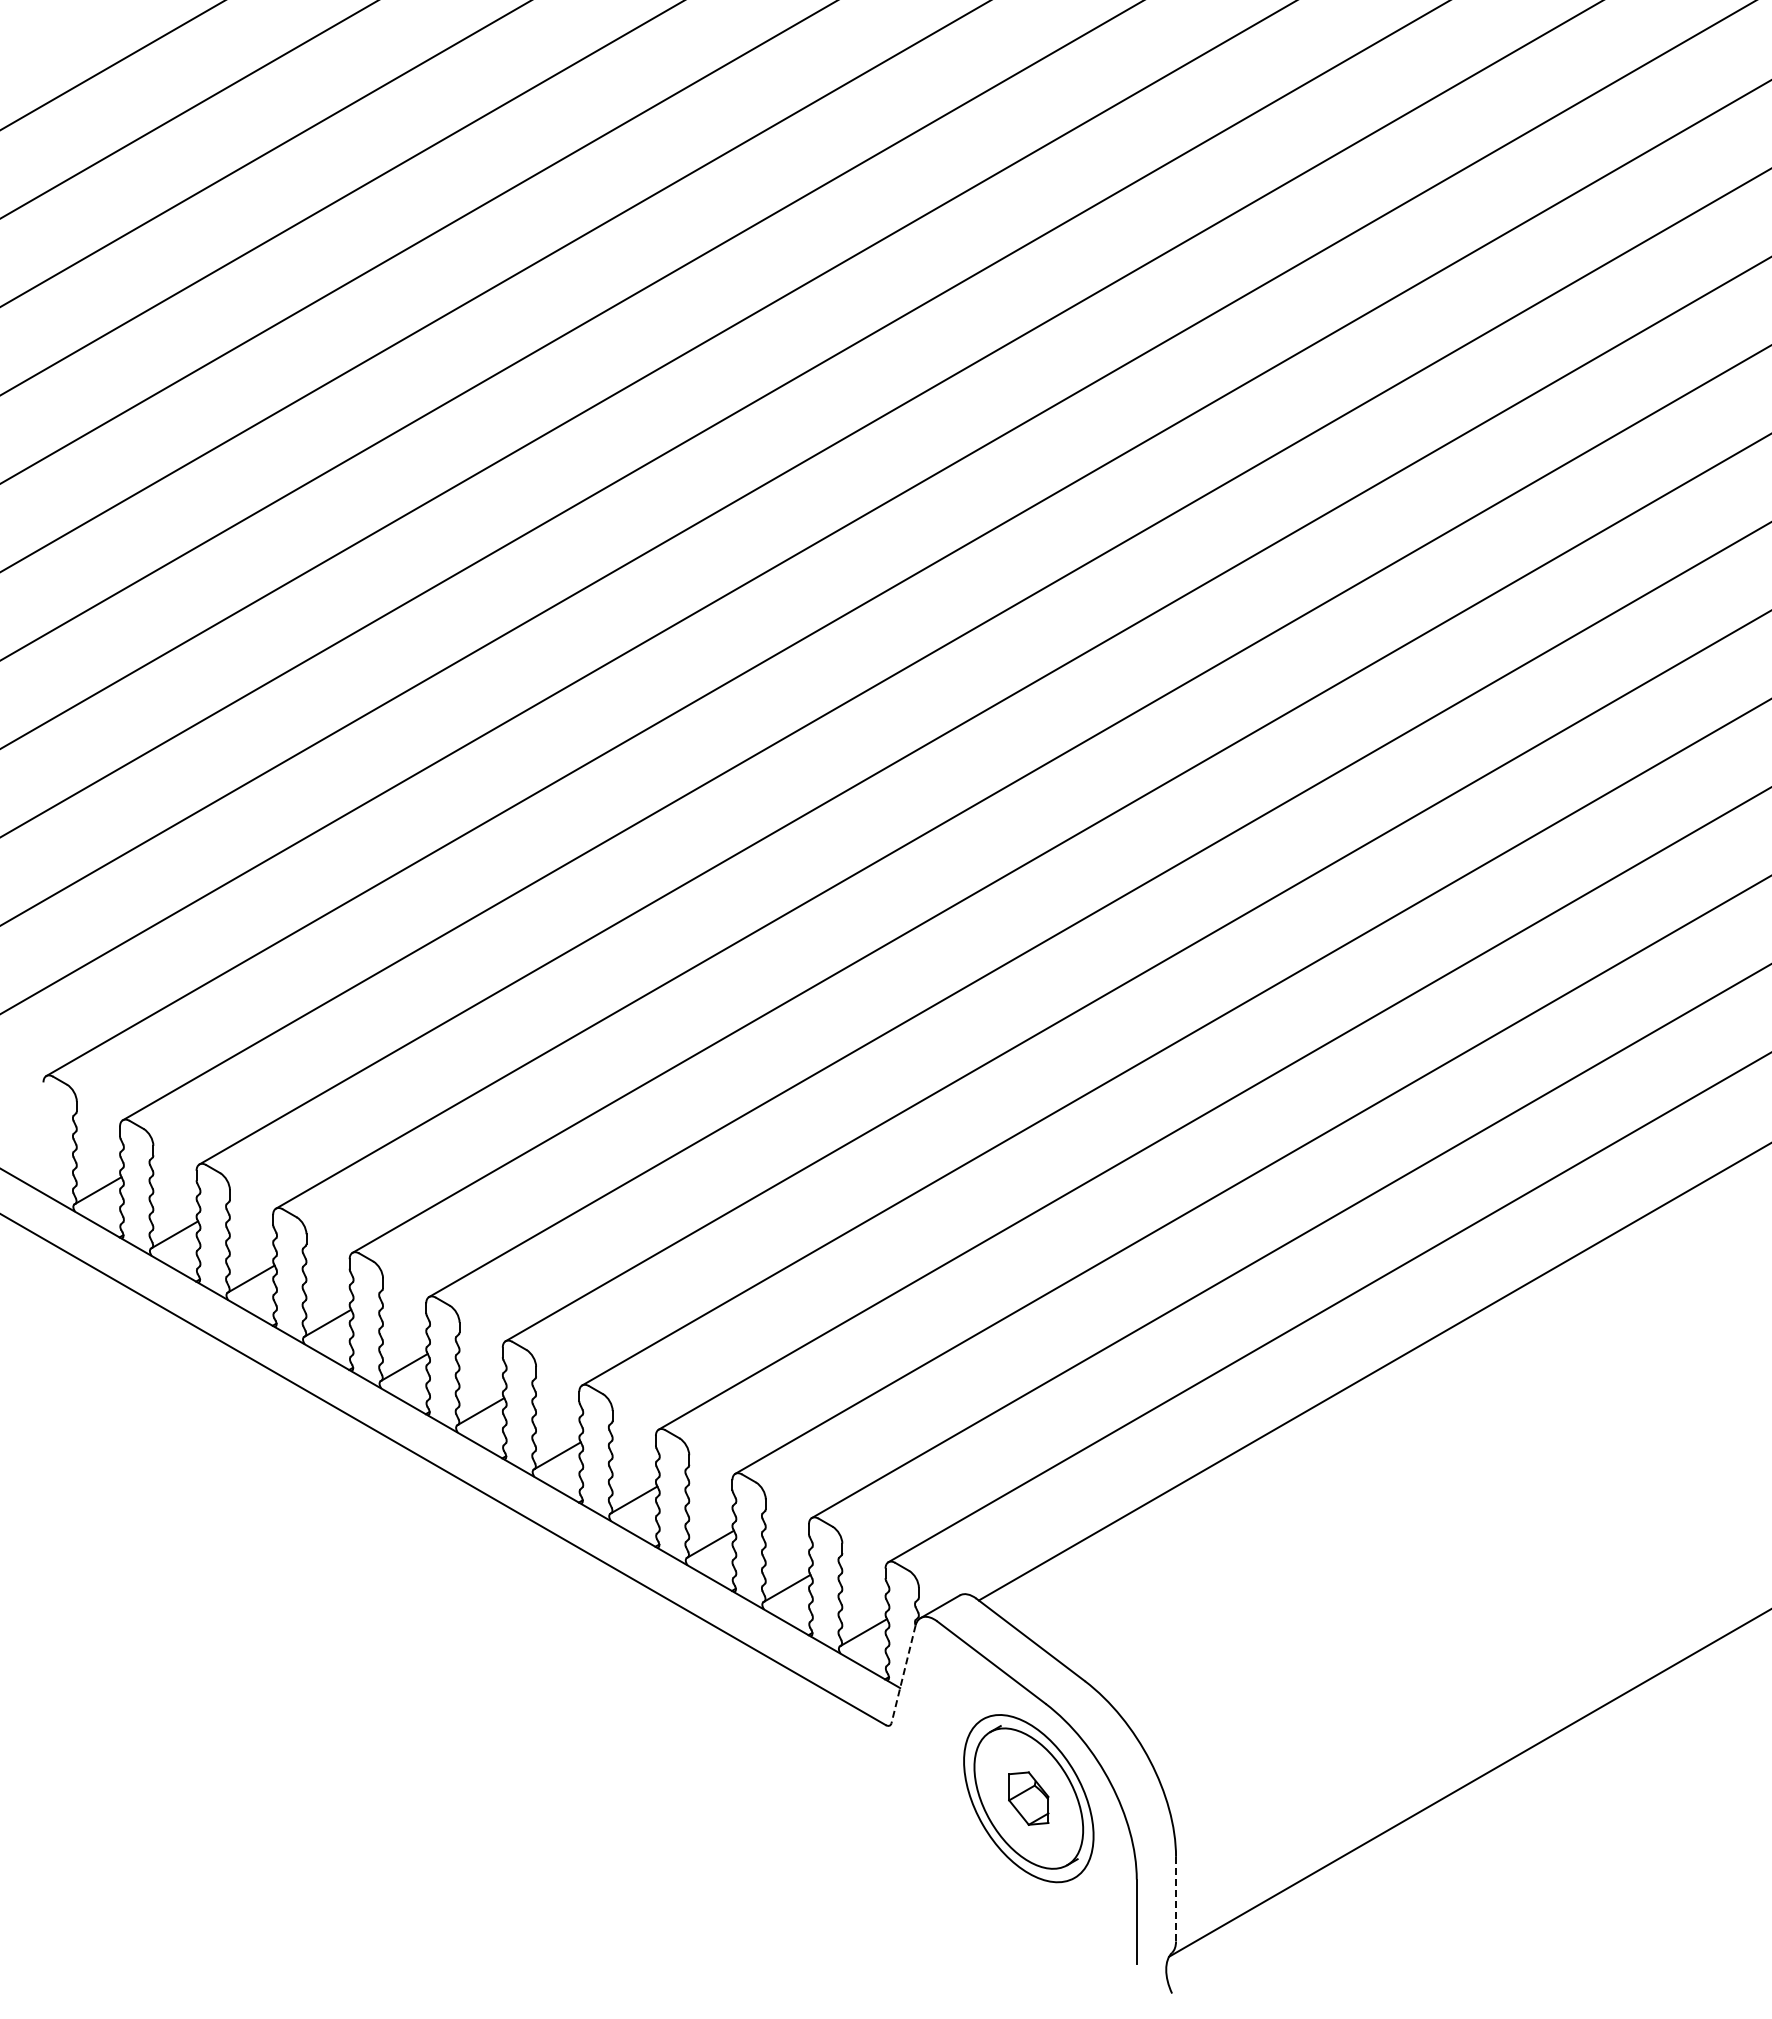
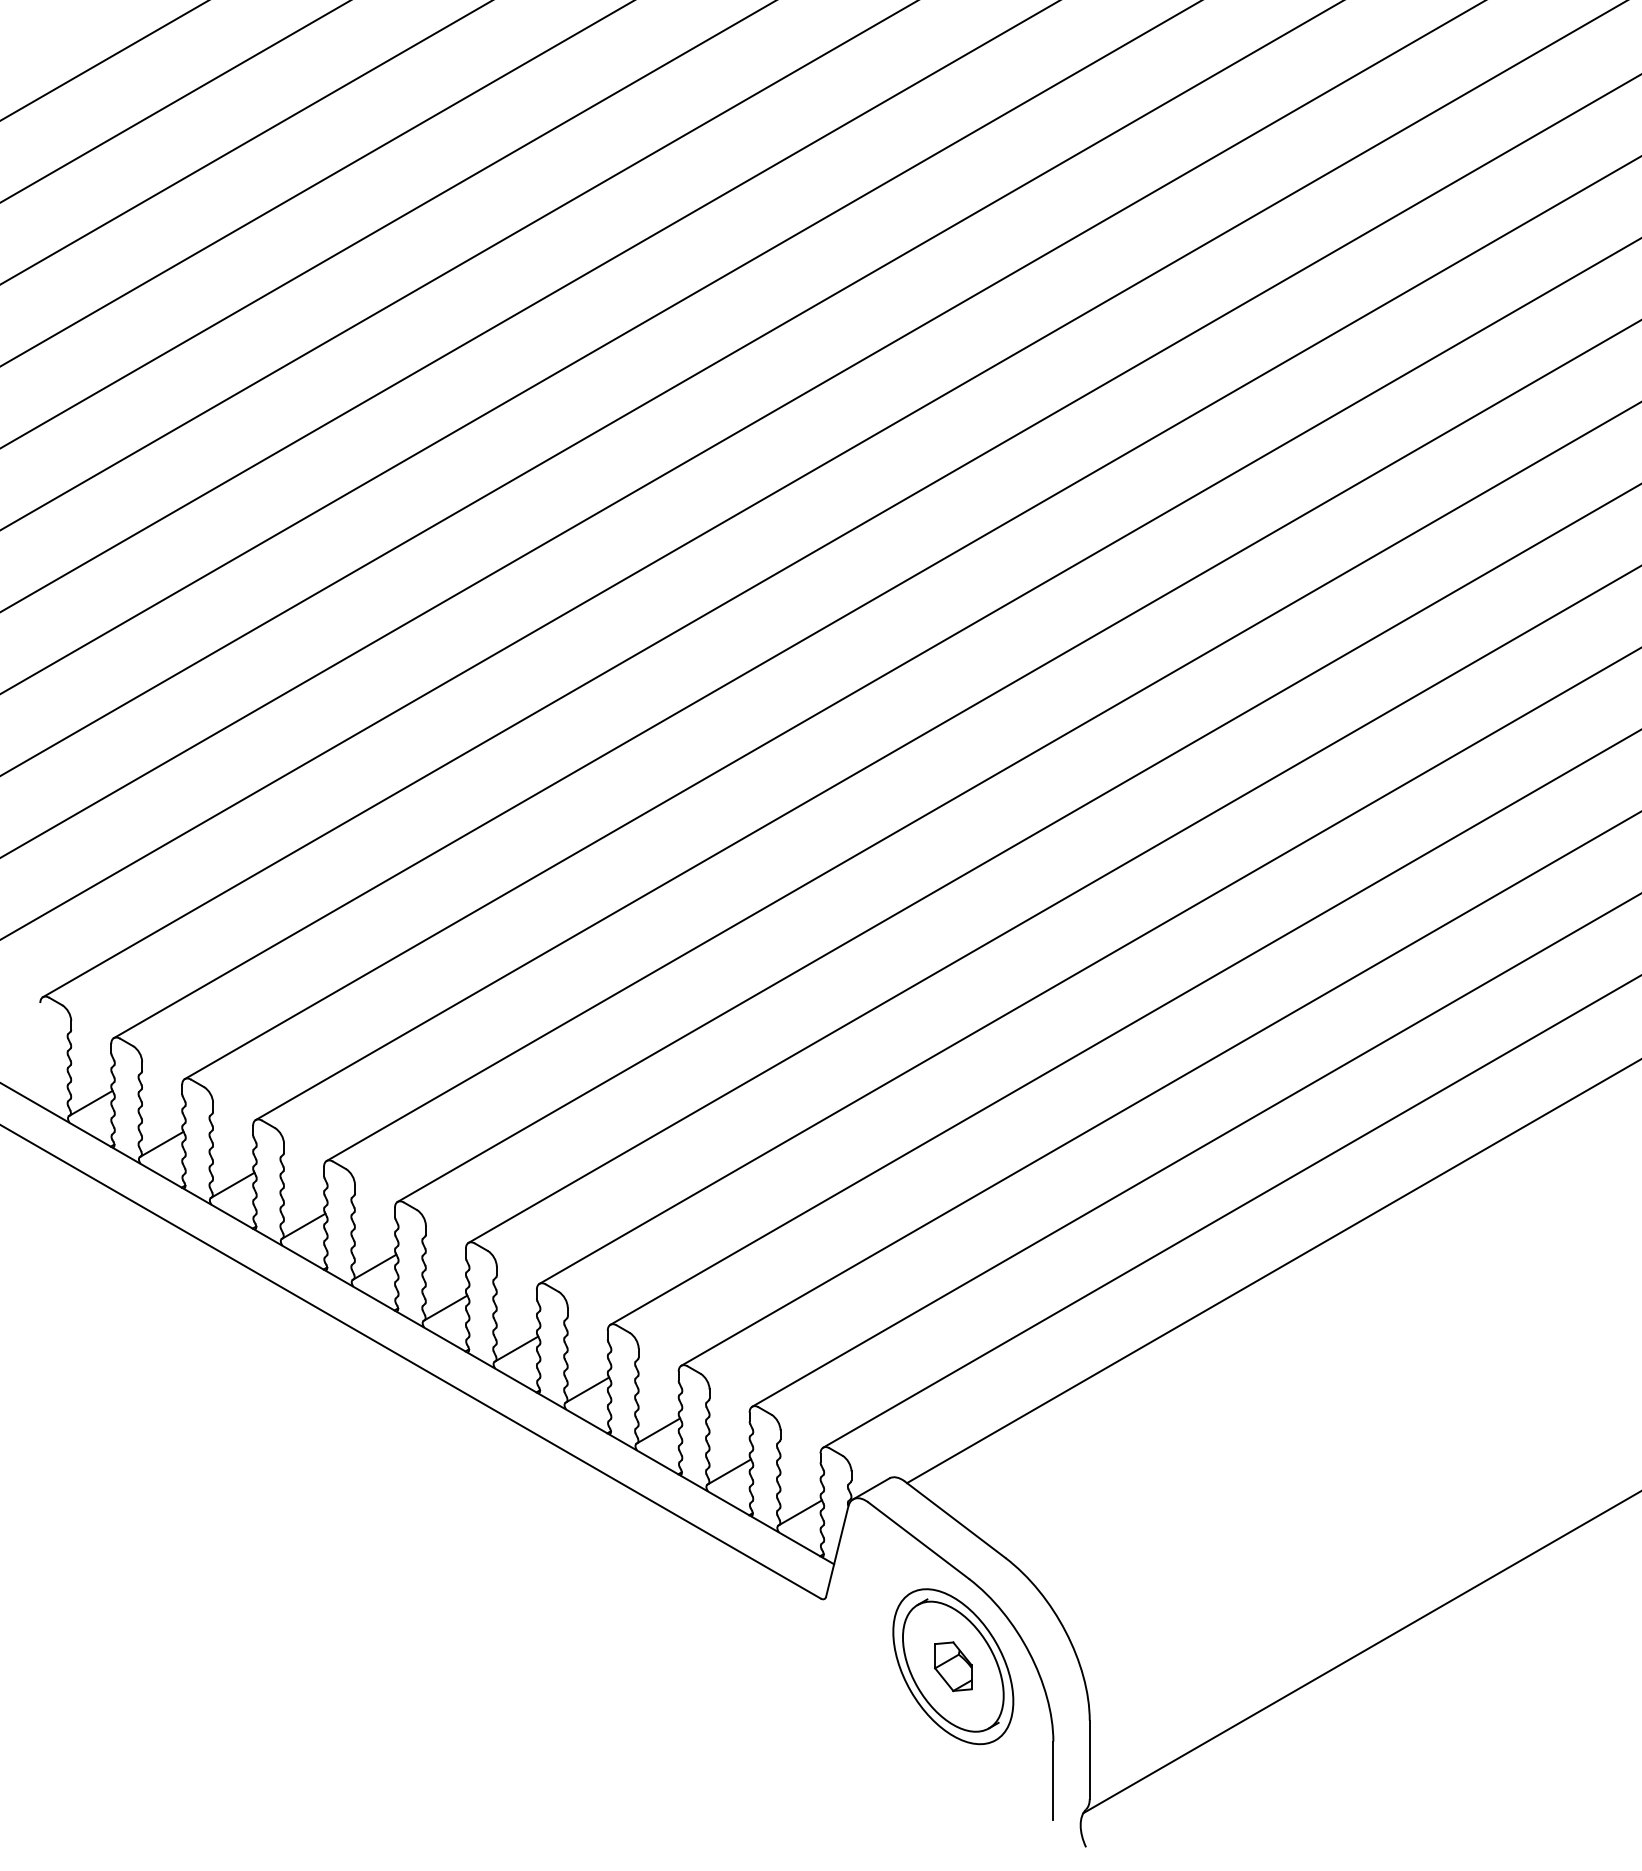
line: (903, 1674) -> (837, 1551), dashed -> solid
line: (1176, 1899) -> (1090, 1760), dashed -> solid

